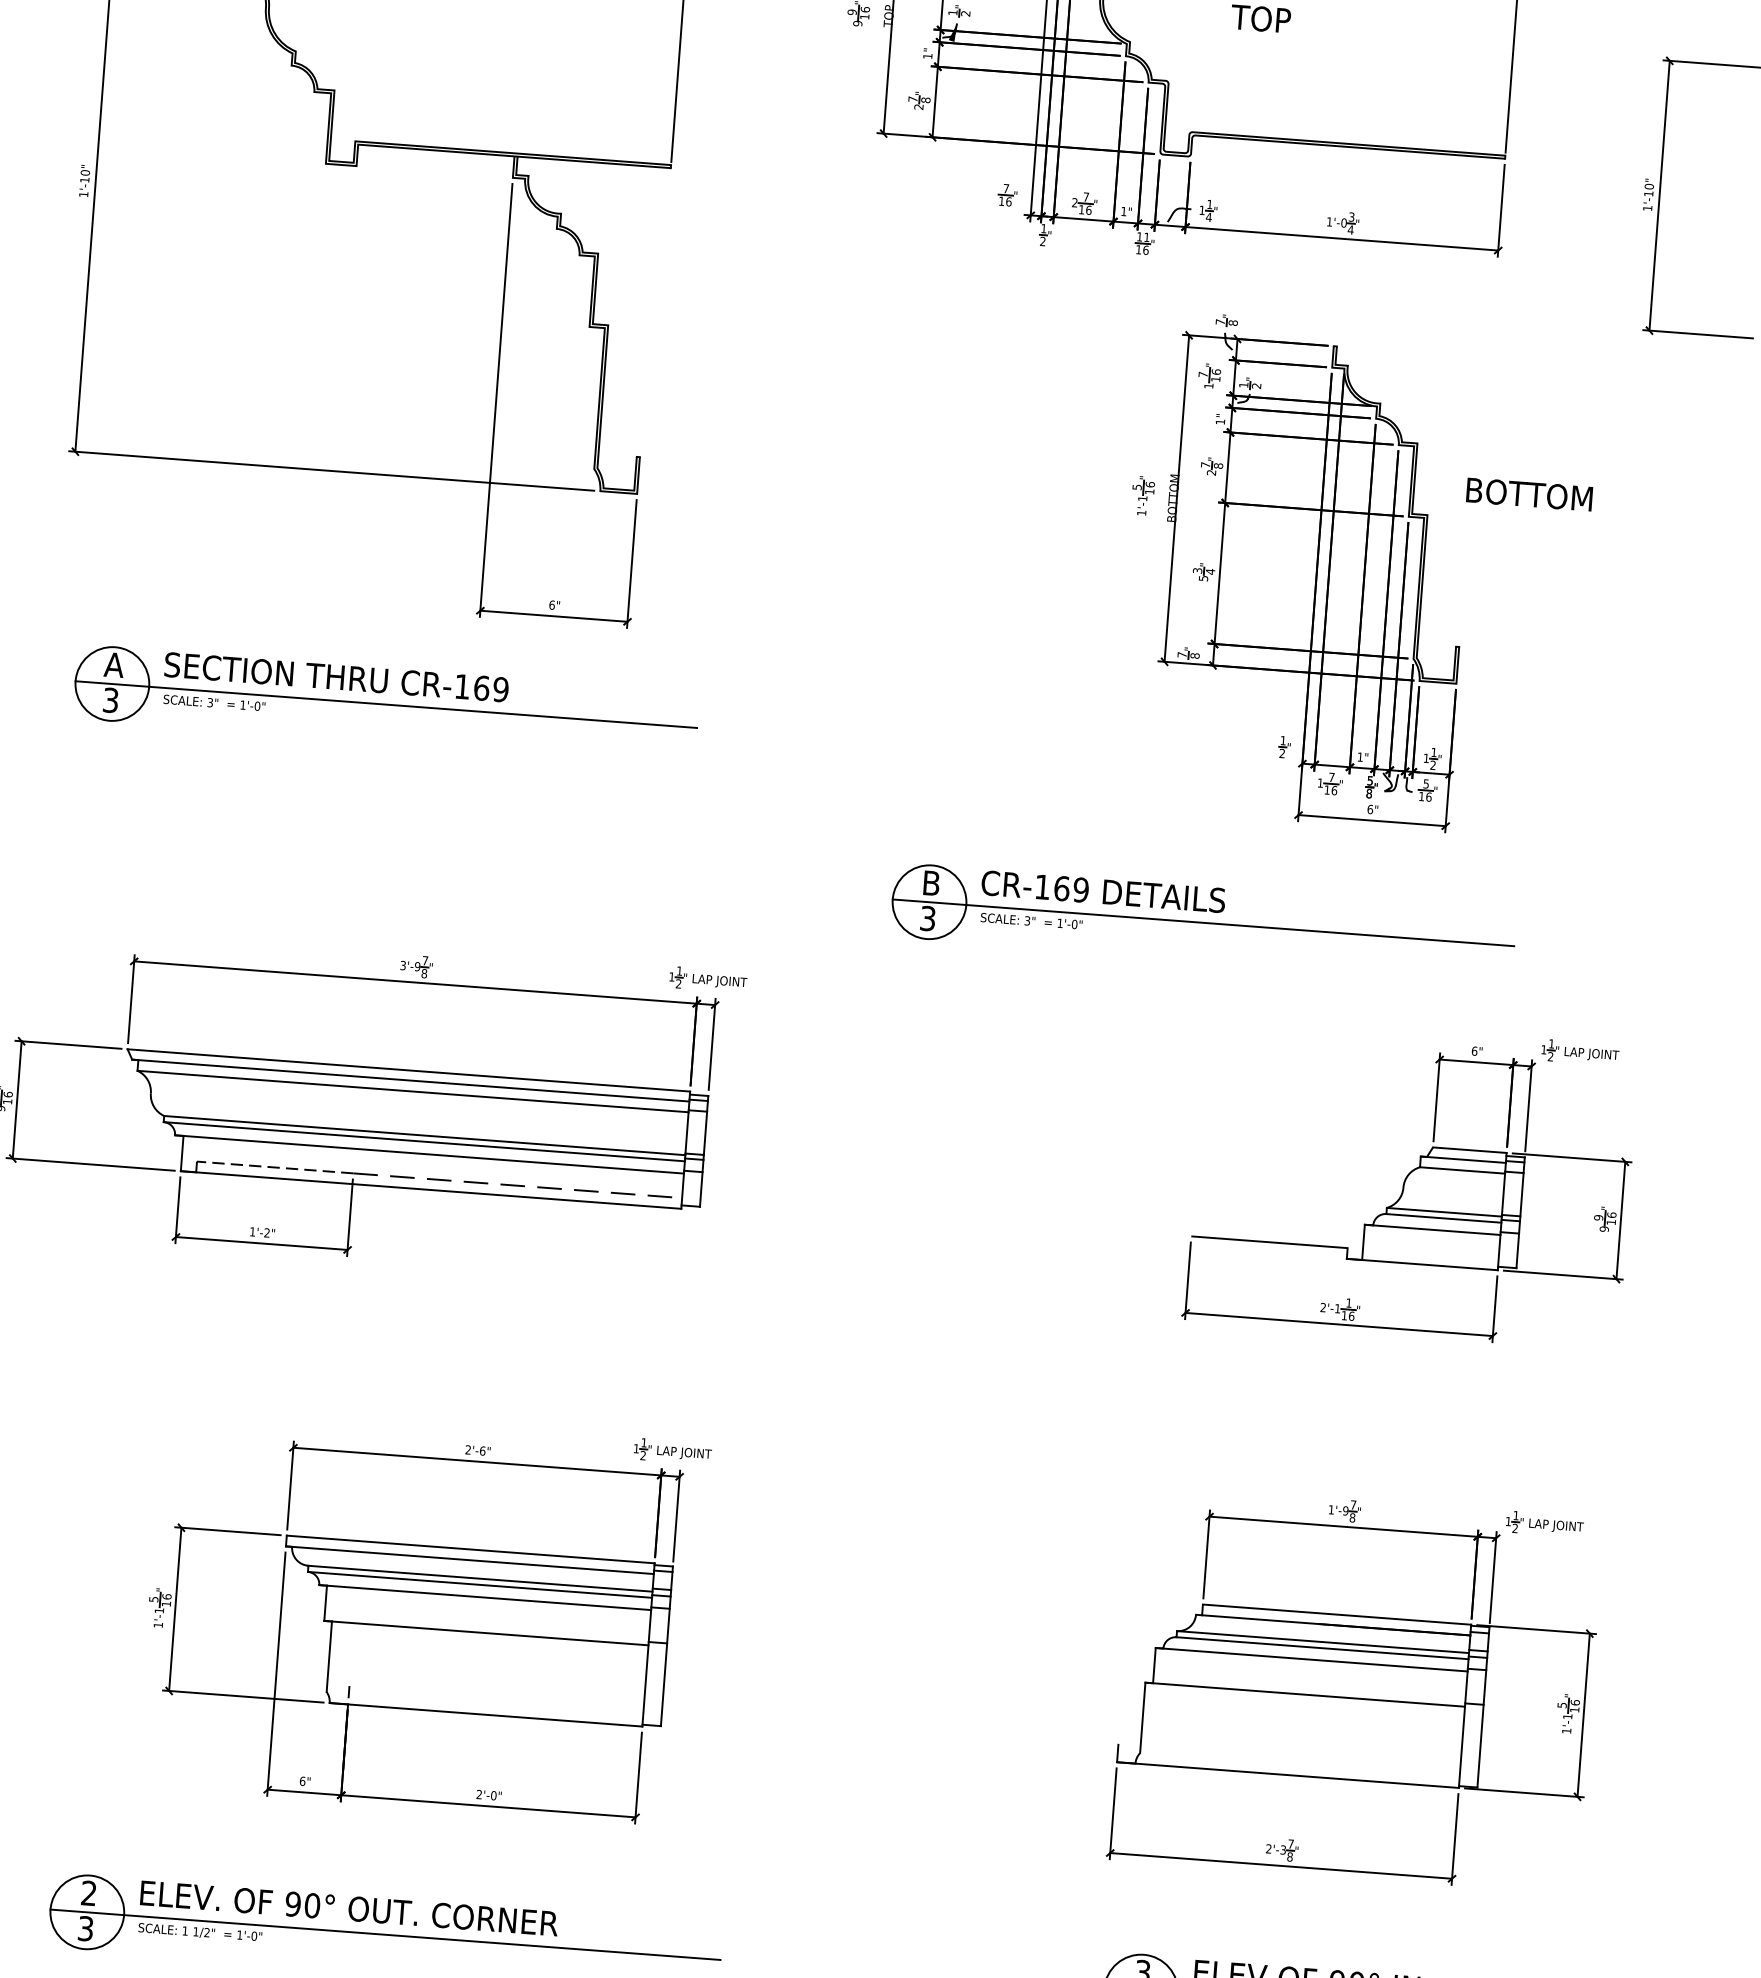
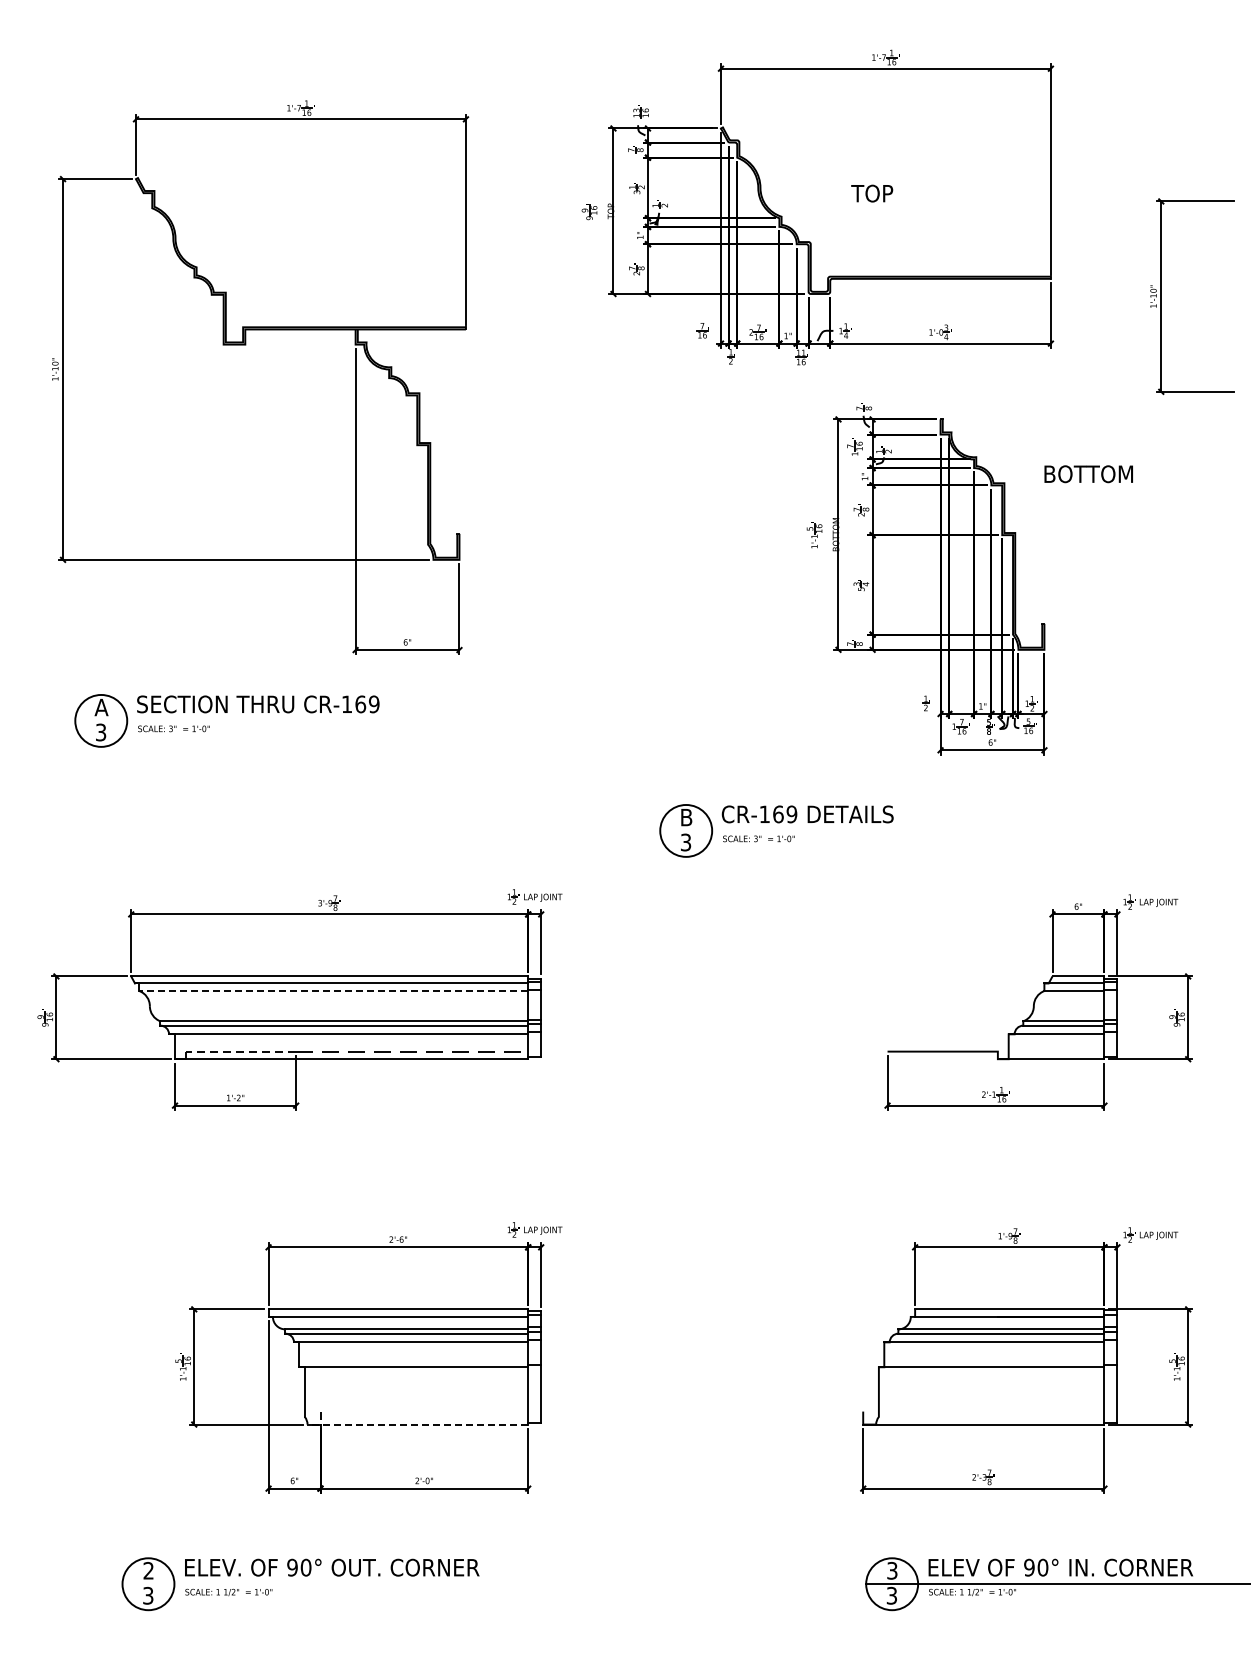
text: (1529, 494) -> (1088, 474), moved
line: (386, 703) -> (294, 720), removed
line: (1203, 922) -> (879, 830), removed
line: (412, 1092) -> (333, 991), solid -> dashed
line: (485, 1714) -> (417, 1424), solid -> dashed
line: (384, 1935) -> (358, 1584), removed

